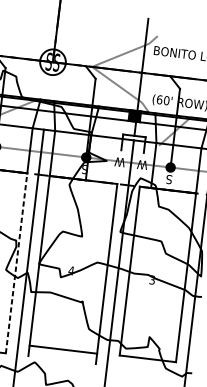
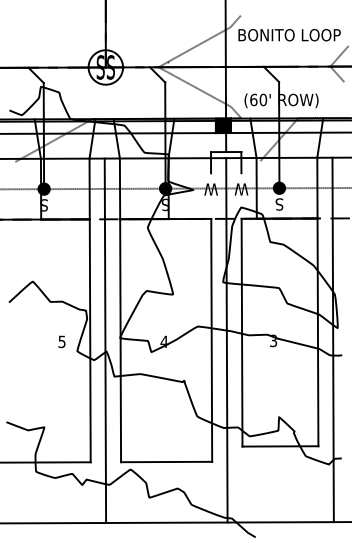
line: (16, 263) -> (90, 340), dashed -> solid
line: (63, 349) -> (166, 461), moved

